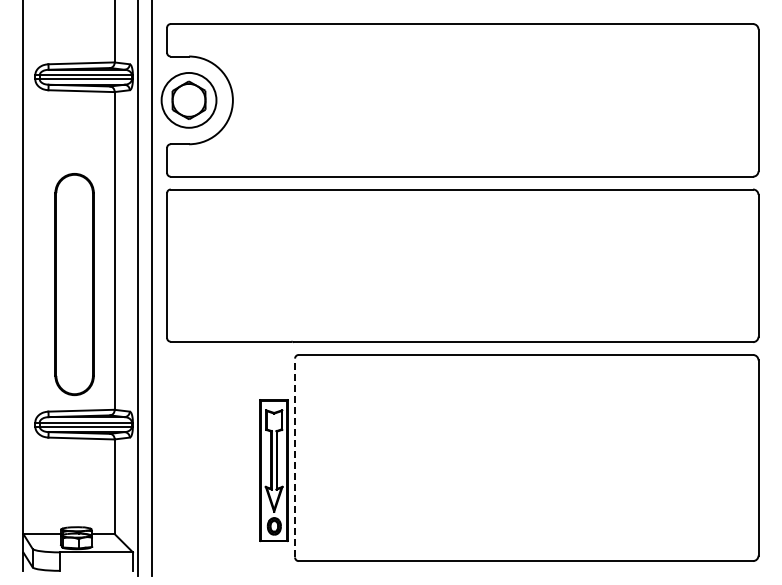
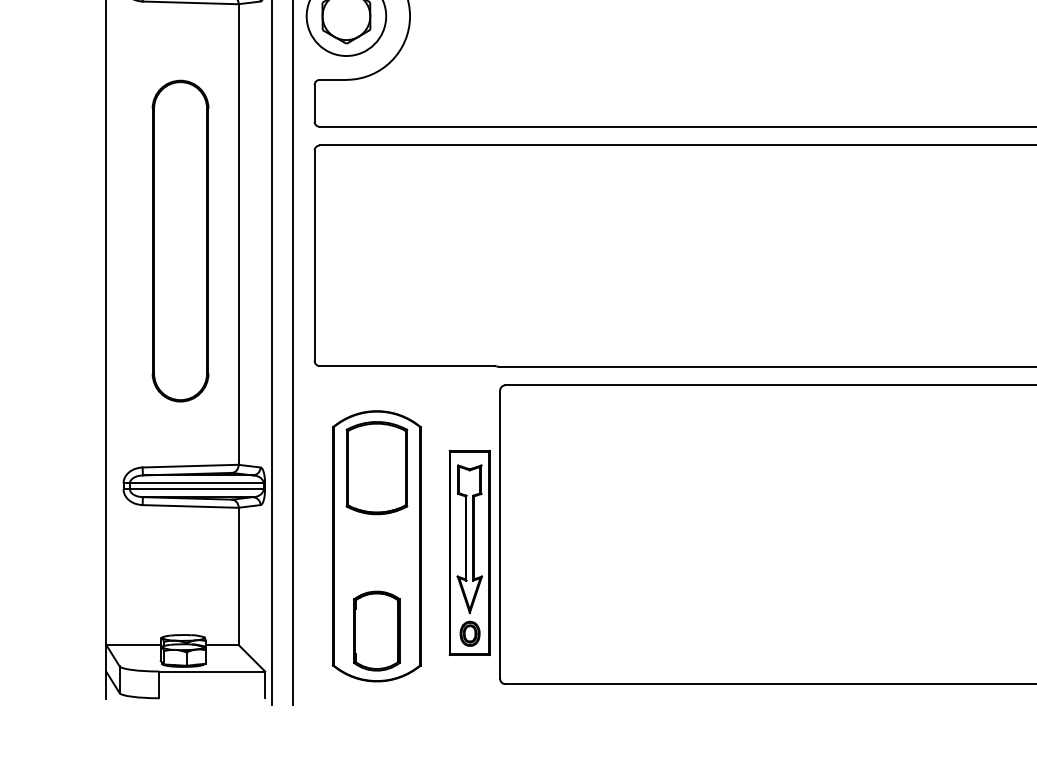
part: (74, 284) -> (180, 241), moved
line: (295, 457) -> (500, 533), dashed -> solid
part: (210, 465) -> (377, 545), added

